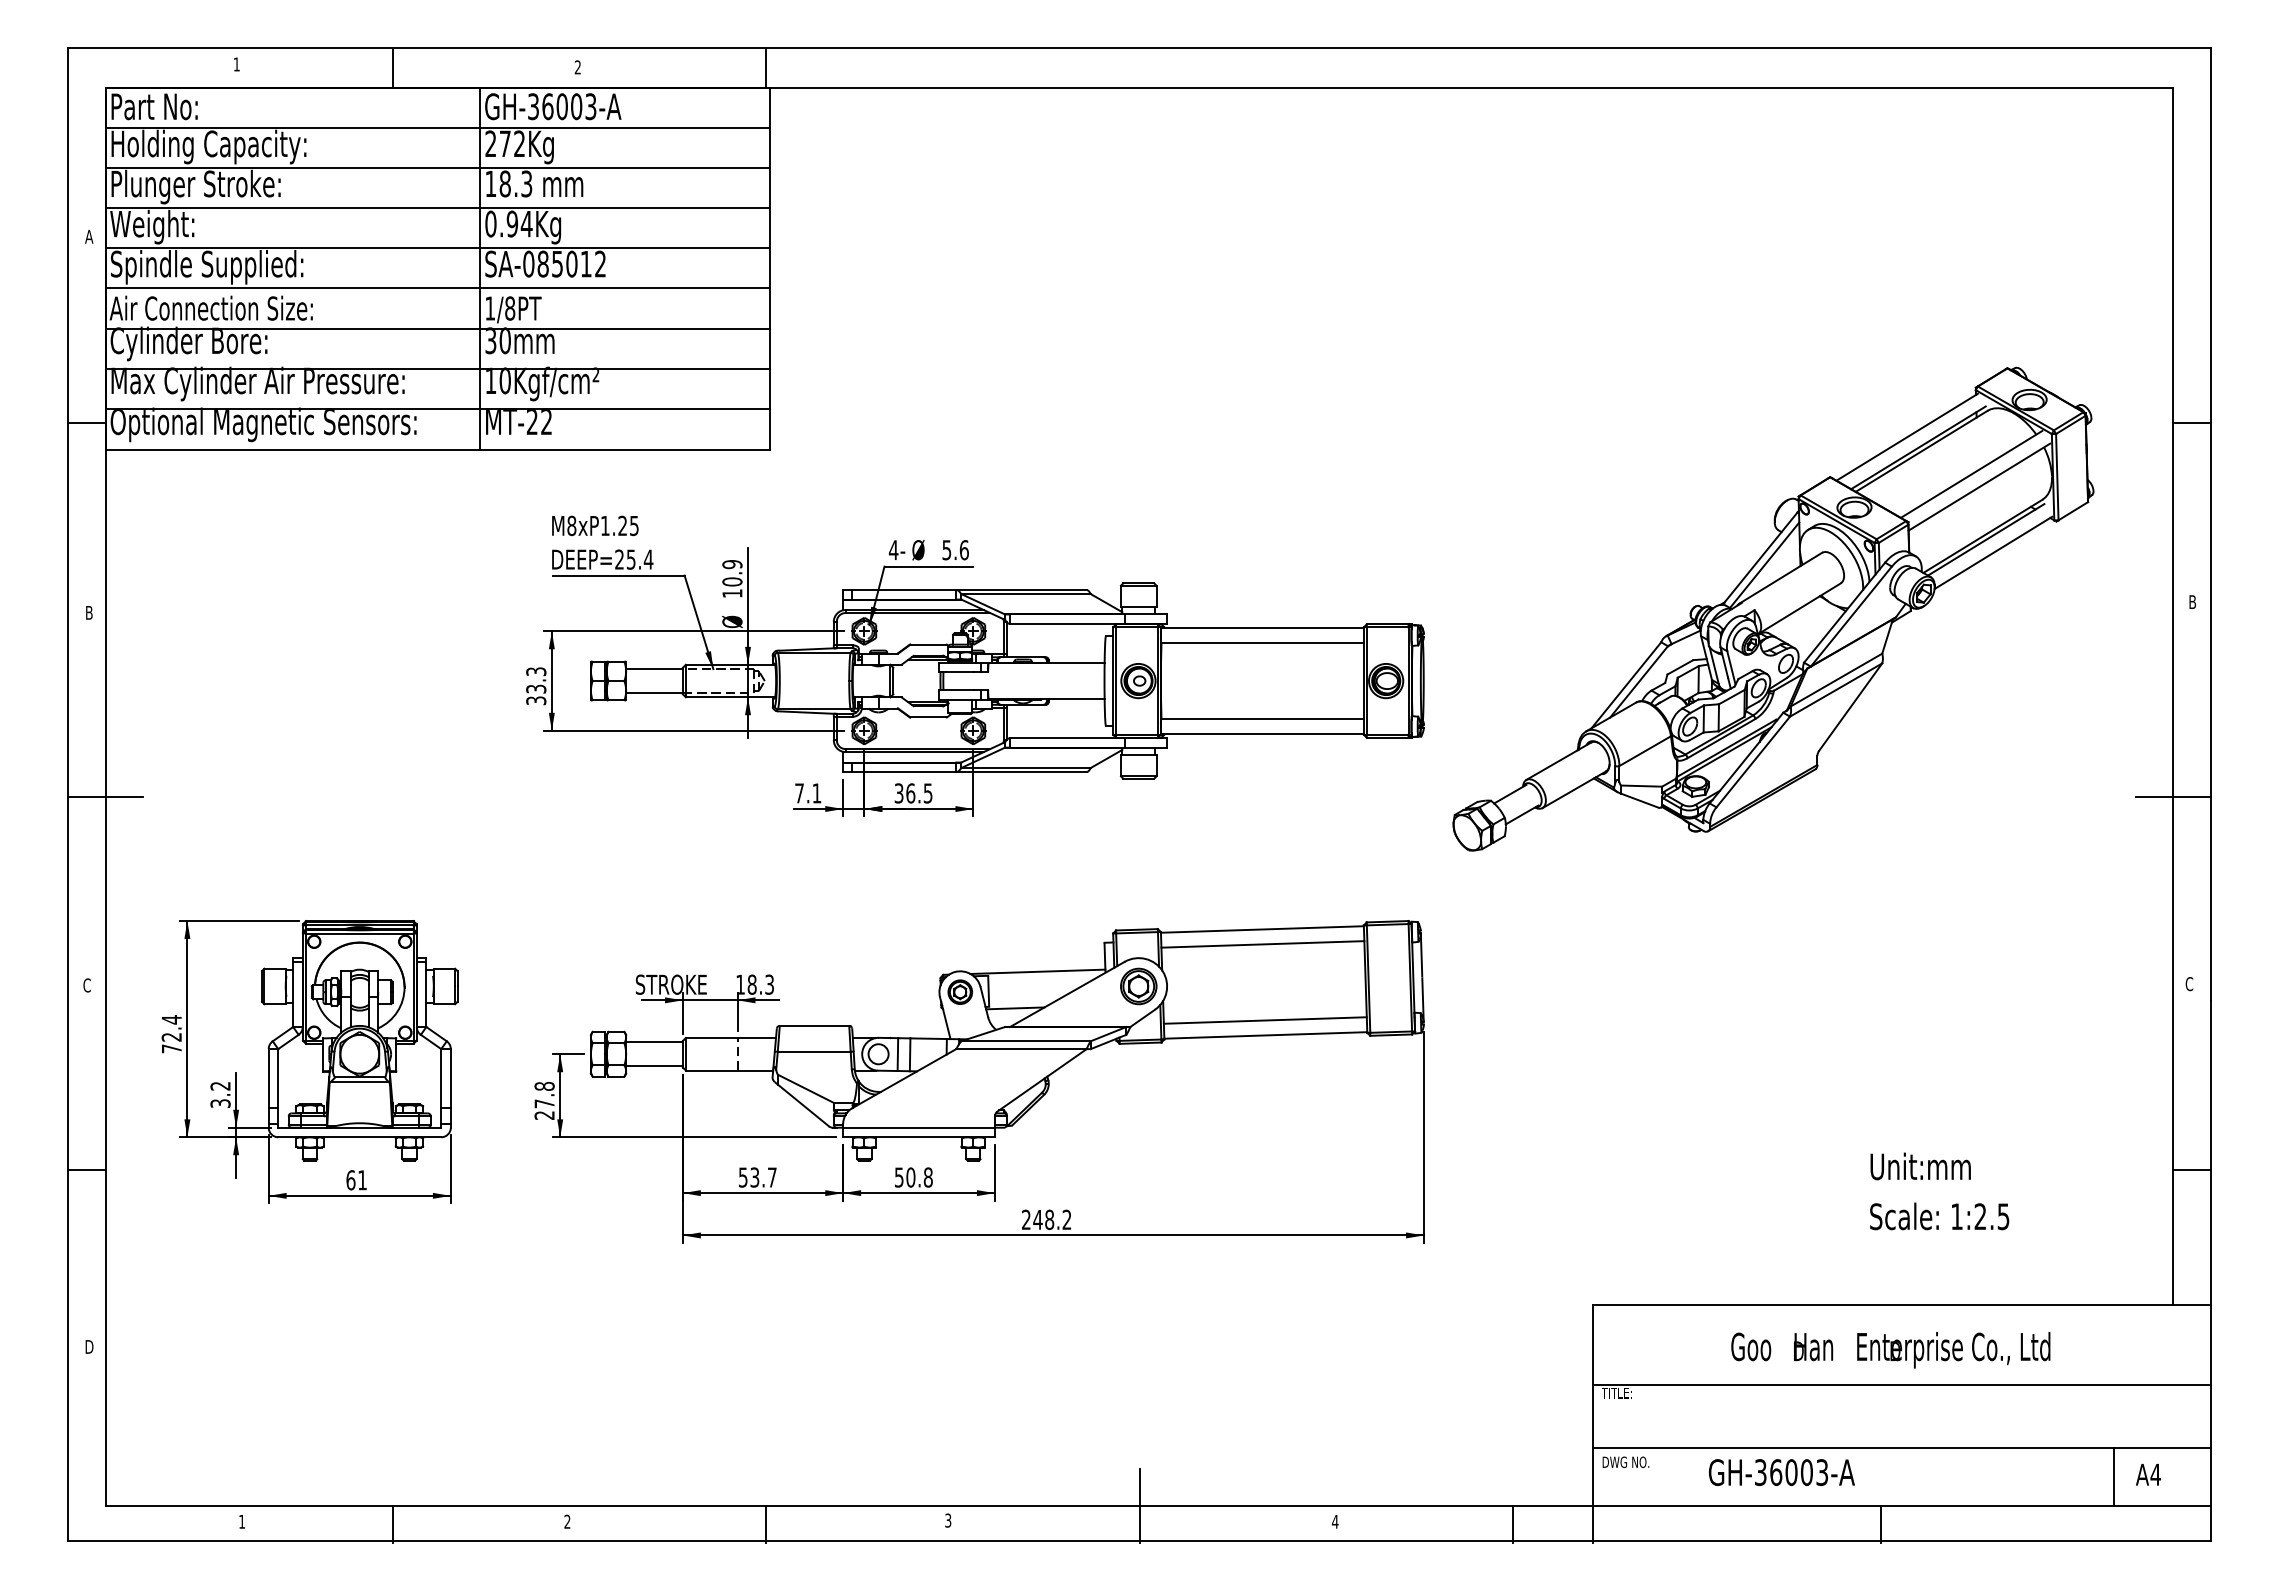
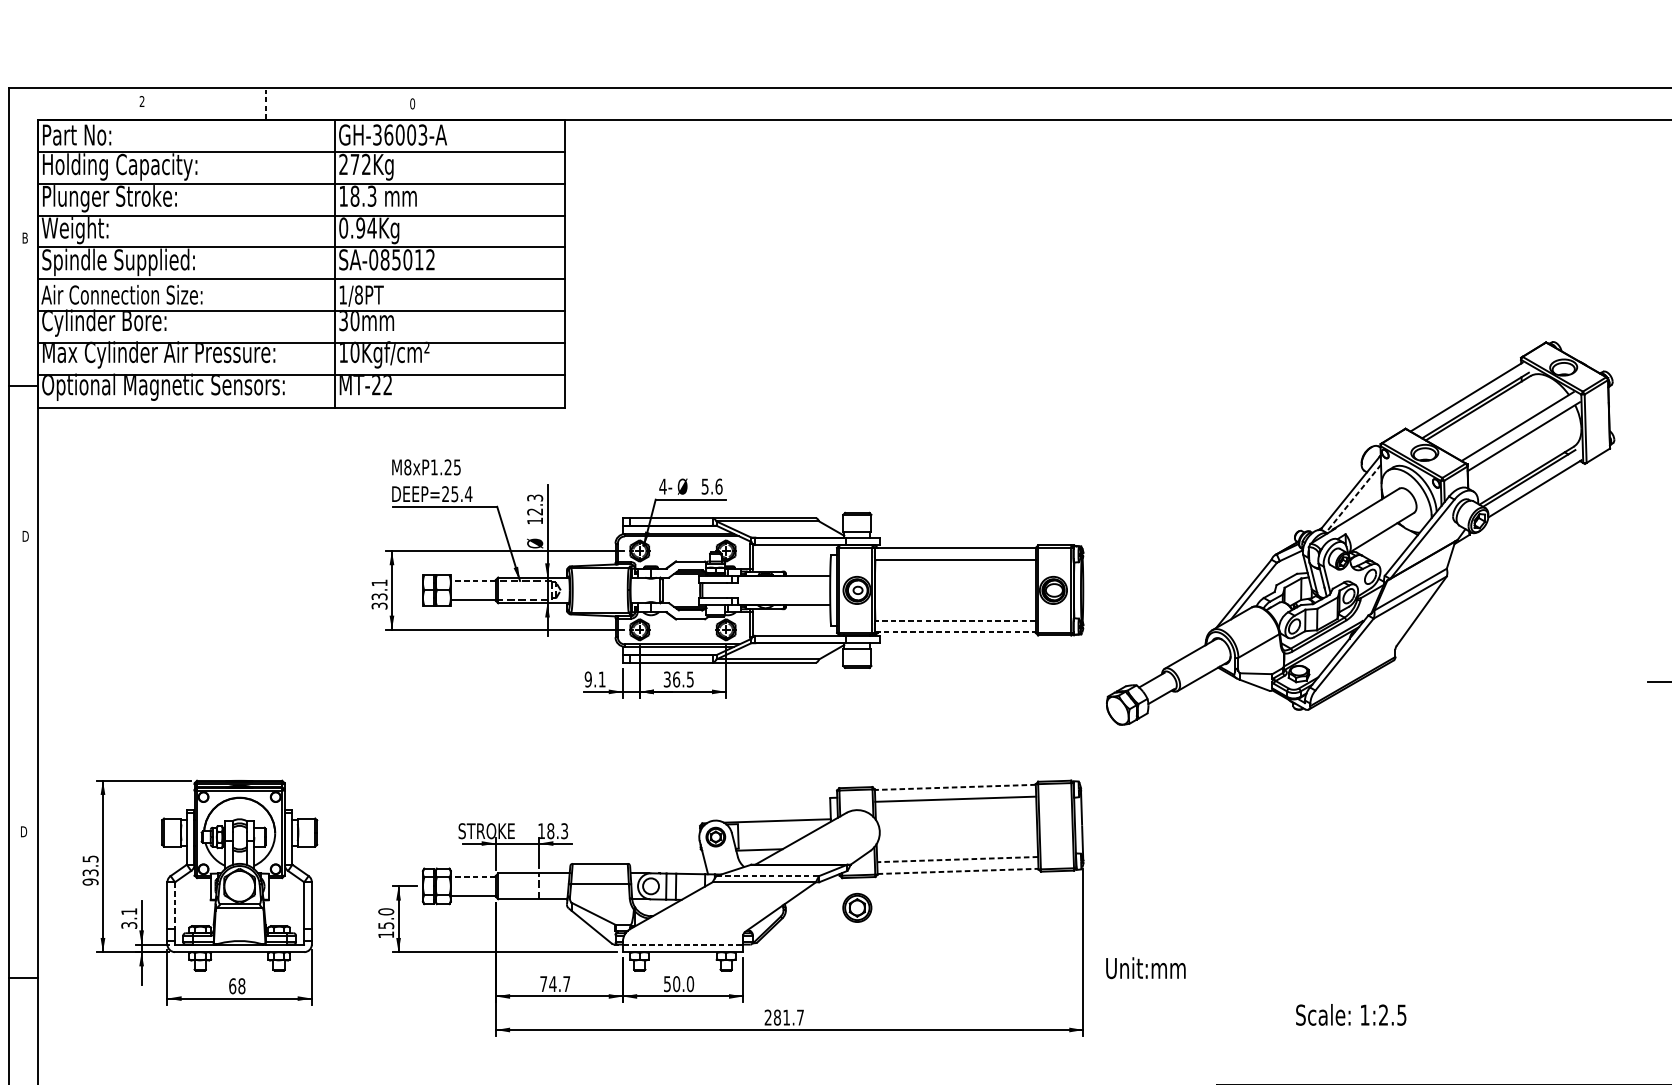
text: (236, 64) -> (141, 101), 1 -> 2
text: (577, 67) -> (412, 103), 2 -> 0
line: (393, 68) -> (266, 104), solid -> dashed
line: (766, 68) -> (562, 104), removed
text: (89, 236) -> (25, 237), A -> B
line: (1764, 565) -> (1353, 498), solid -> dashed
text: (732, 573) -> (535, 505), 10.9 -> 12.3
text: (90, 613) -> (26, 536), B -> D
line: (654, 669) -> (473, 581), solid -> dashed
text: (536, 671) -> (379, 582), 33.3 -> 33.1
line: (1262, 719) -> (955, 620), solid -> dashed
line: (1263, 734) -> (956, 632), solid -> dashed
text: (799, 793) -> (588, 679), 7.1 -> 9.1
line: (105, 796) -> (38, 681), removed
line: (1262, 929) -> (955, 787), solid -> dashed
text: (87, 985) -> (23, 831), C -> D
part: (1138, 986) -> (857, 907), moved
line: (1265, 1020) -> (957, 859), solid -> dashed
text: (171, 1034) -> (90, 870), 72.4 -> 93.5
line: (1265, 1035) -> (957, 871), solid -> dashed
line: (1026, 1041) -> (768, 876), solid -> dashed
line: (654, 1042) -> (473, 877), solid -> dashed
line: (278, 1078) -> (175, 905), solid -> dashed
text: (220, 1086) -> (129, 911), 3.2 -> 3.1
text: (544, 1100) -> (386, 923), 27.8 -> 15.0
line: (919, 1127) -> (683, 944), solid -> dashed
text: (1920, 1166) -> (1145, 968), moved
text: (749, 1177) -> (548, 984), 53.7 -> 74.7
text: (927, 1177) -> (689, 984), 50.8 -> 50.0
text: (362, 1180) -> (241, 986), 61 -> 68
text: (1939, 1216) -> (1351, 1014), moved
text: (1052, 1219) -> (788, 1017), 248.2 -> 281.7

